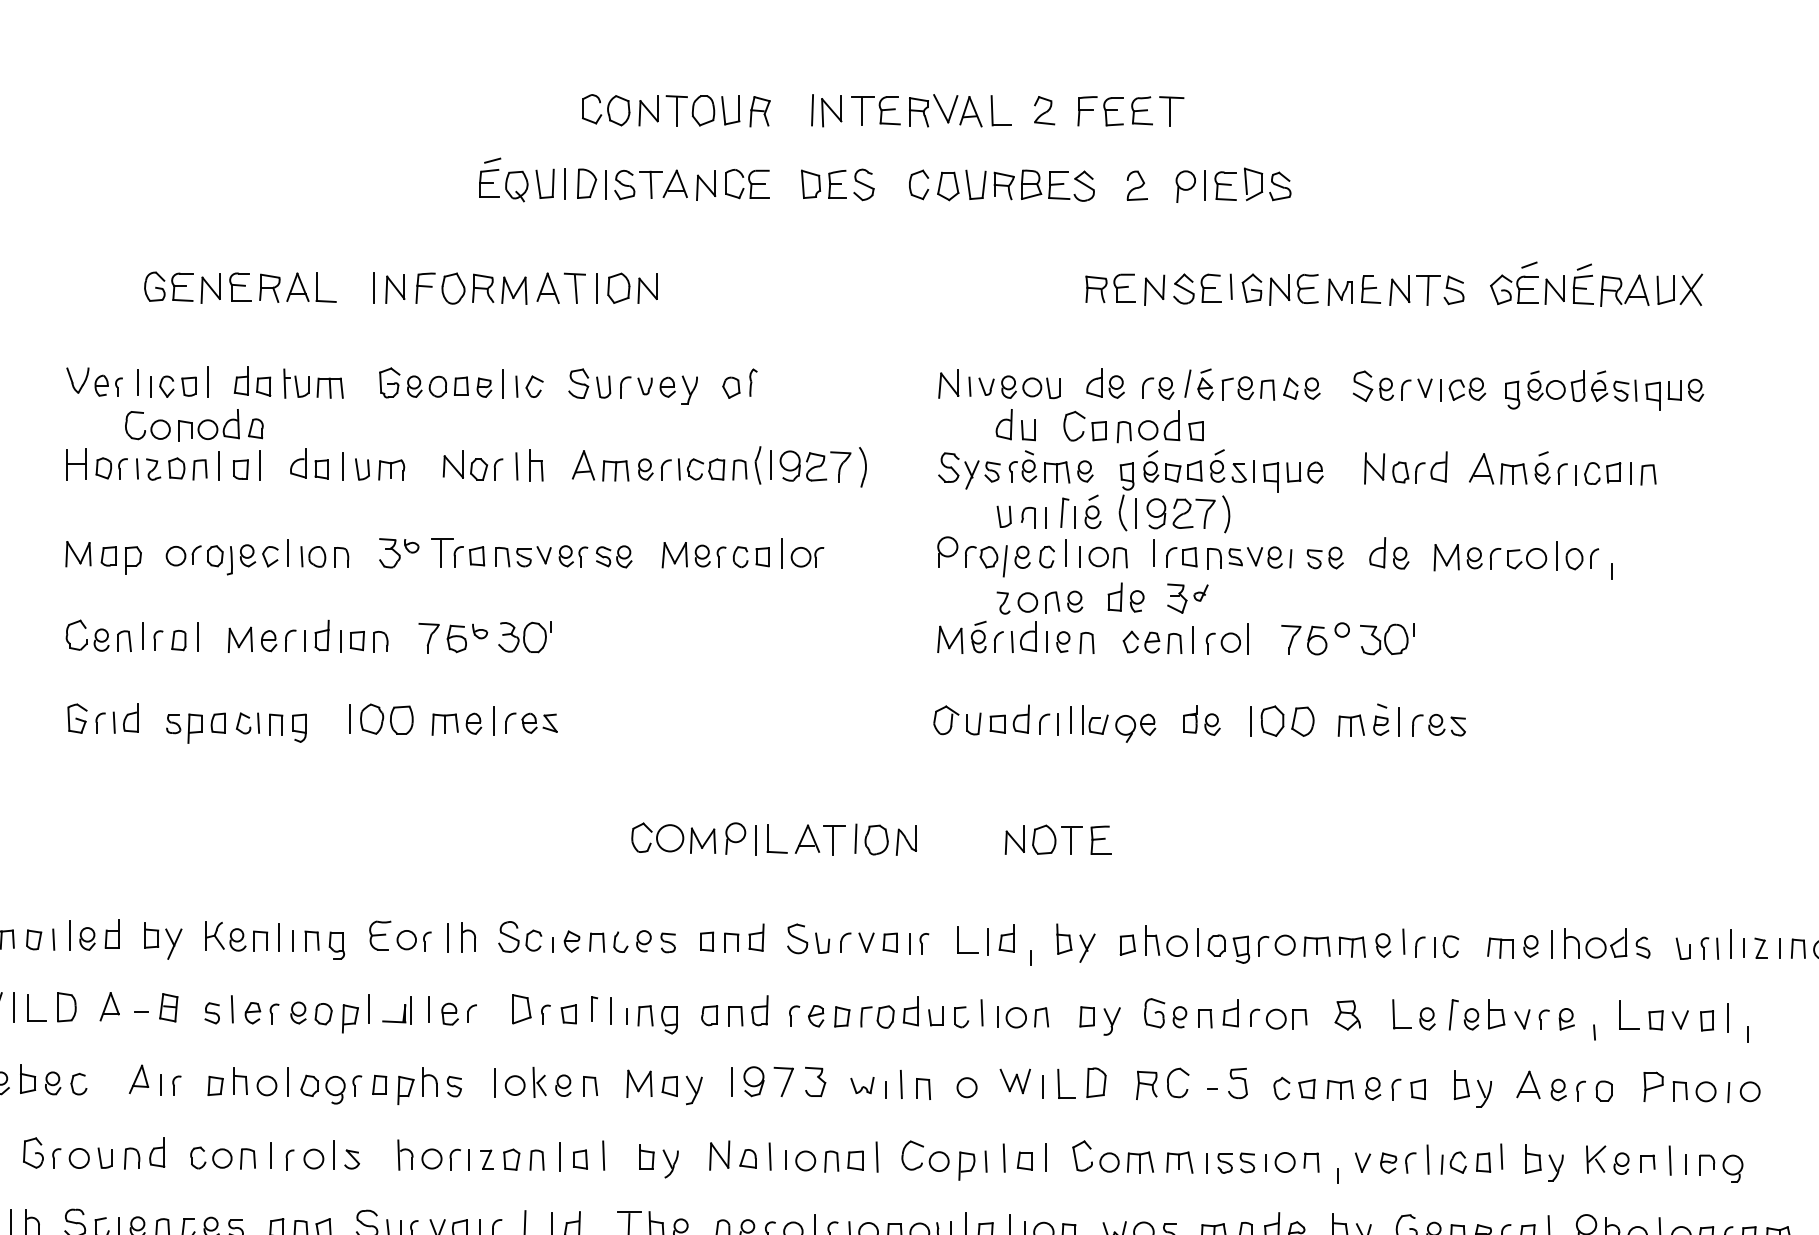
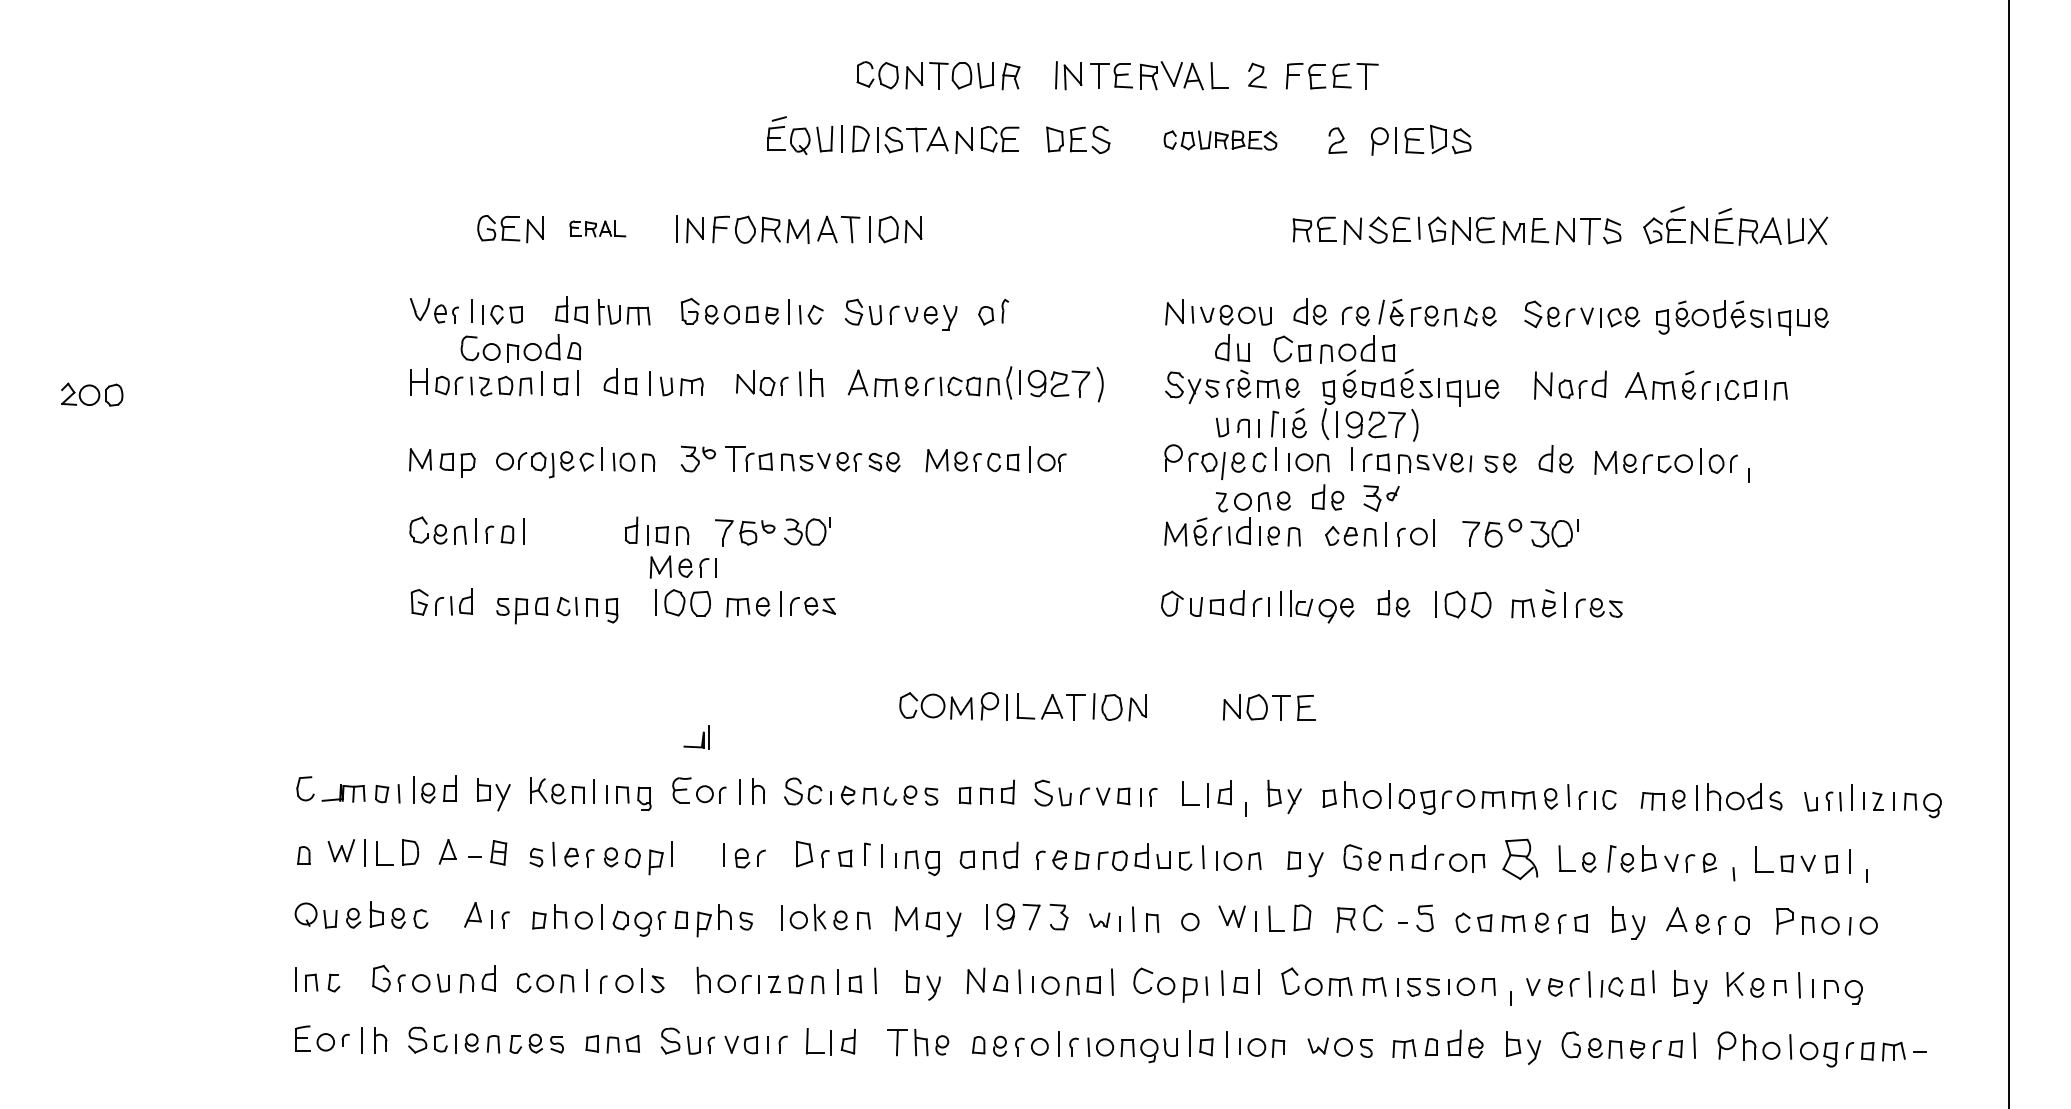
part: (1001, 185) -> (1220, 140), size x0.7
part: (282, 287) -> (597, 228), size x0.6
line: (206, 381) -> (531, 310), removed
part: (265, 639) -> (682, 566), moved
part: (397, 1010) -> (696, 737), moved
part: (1347, 1015) -> (1519, 859), size x1.6

